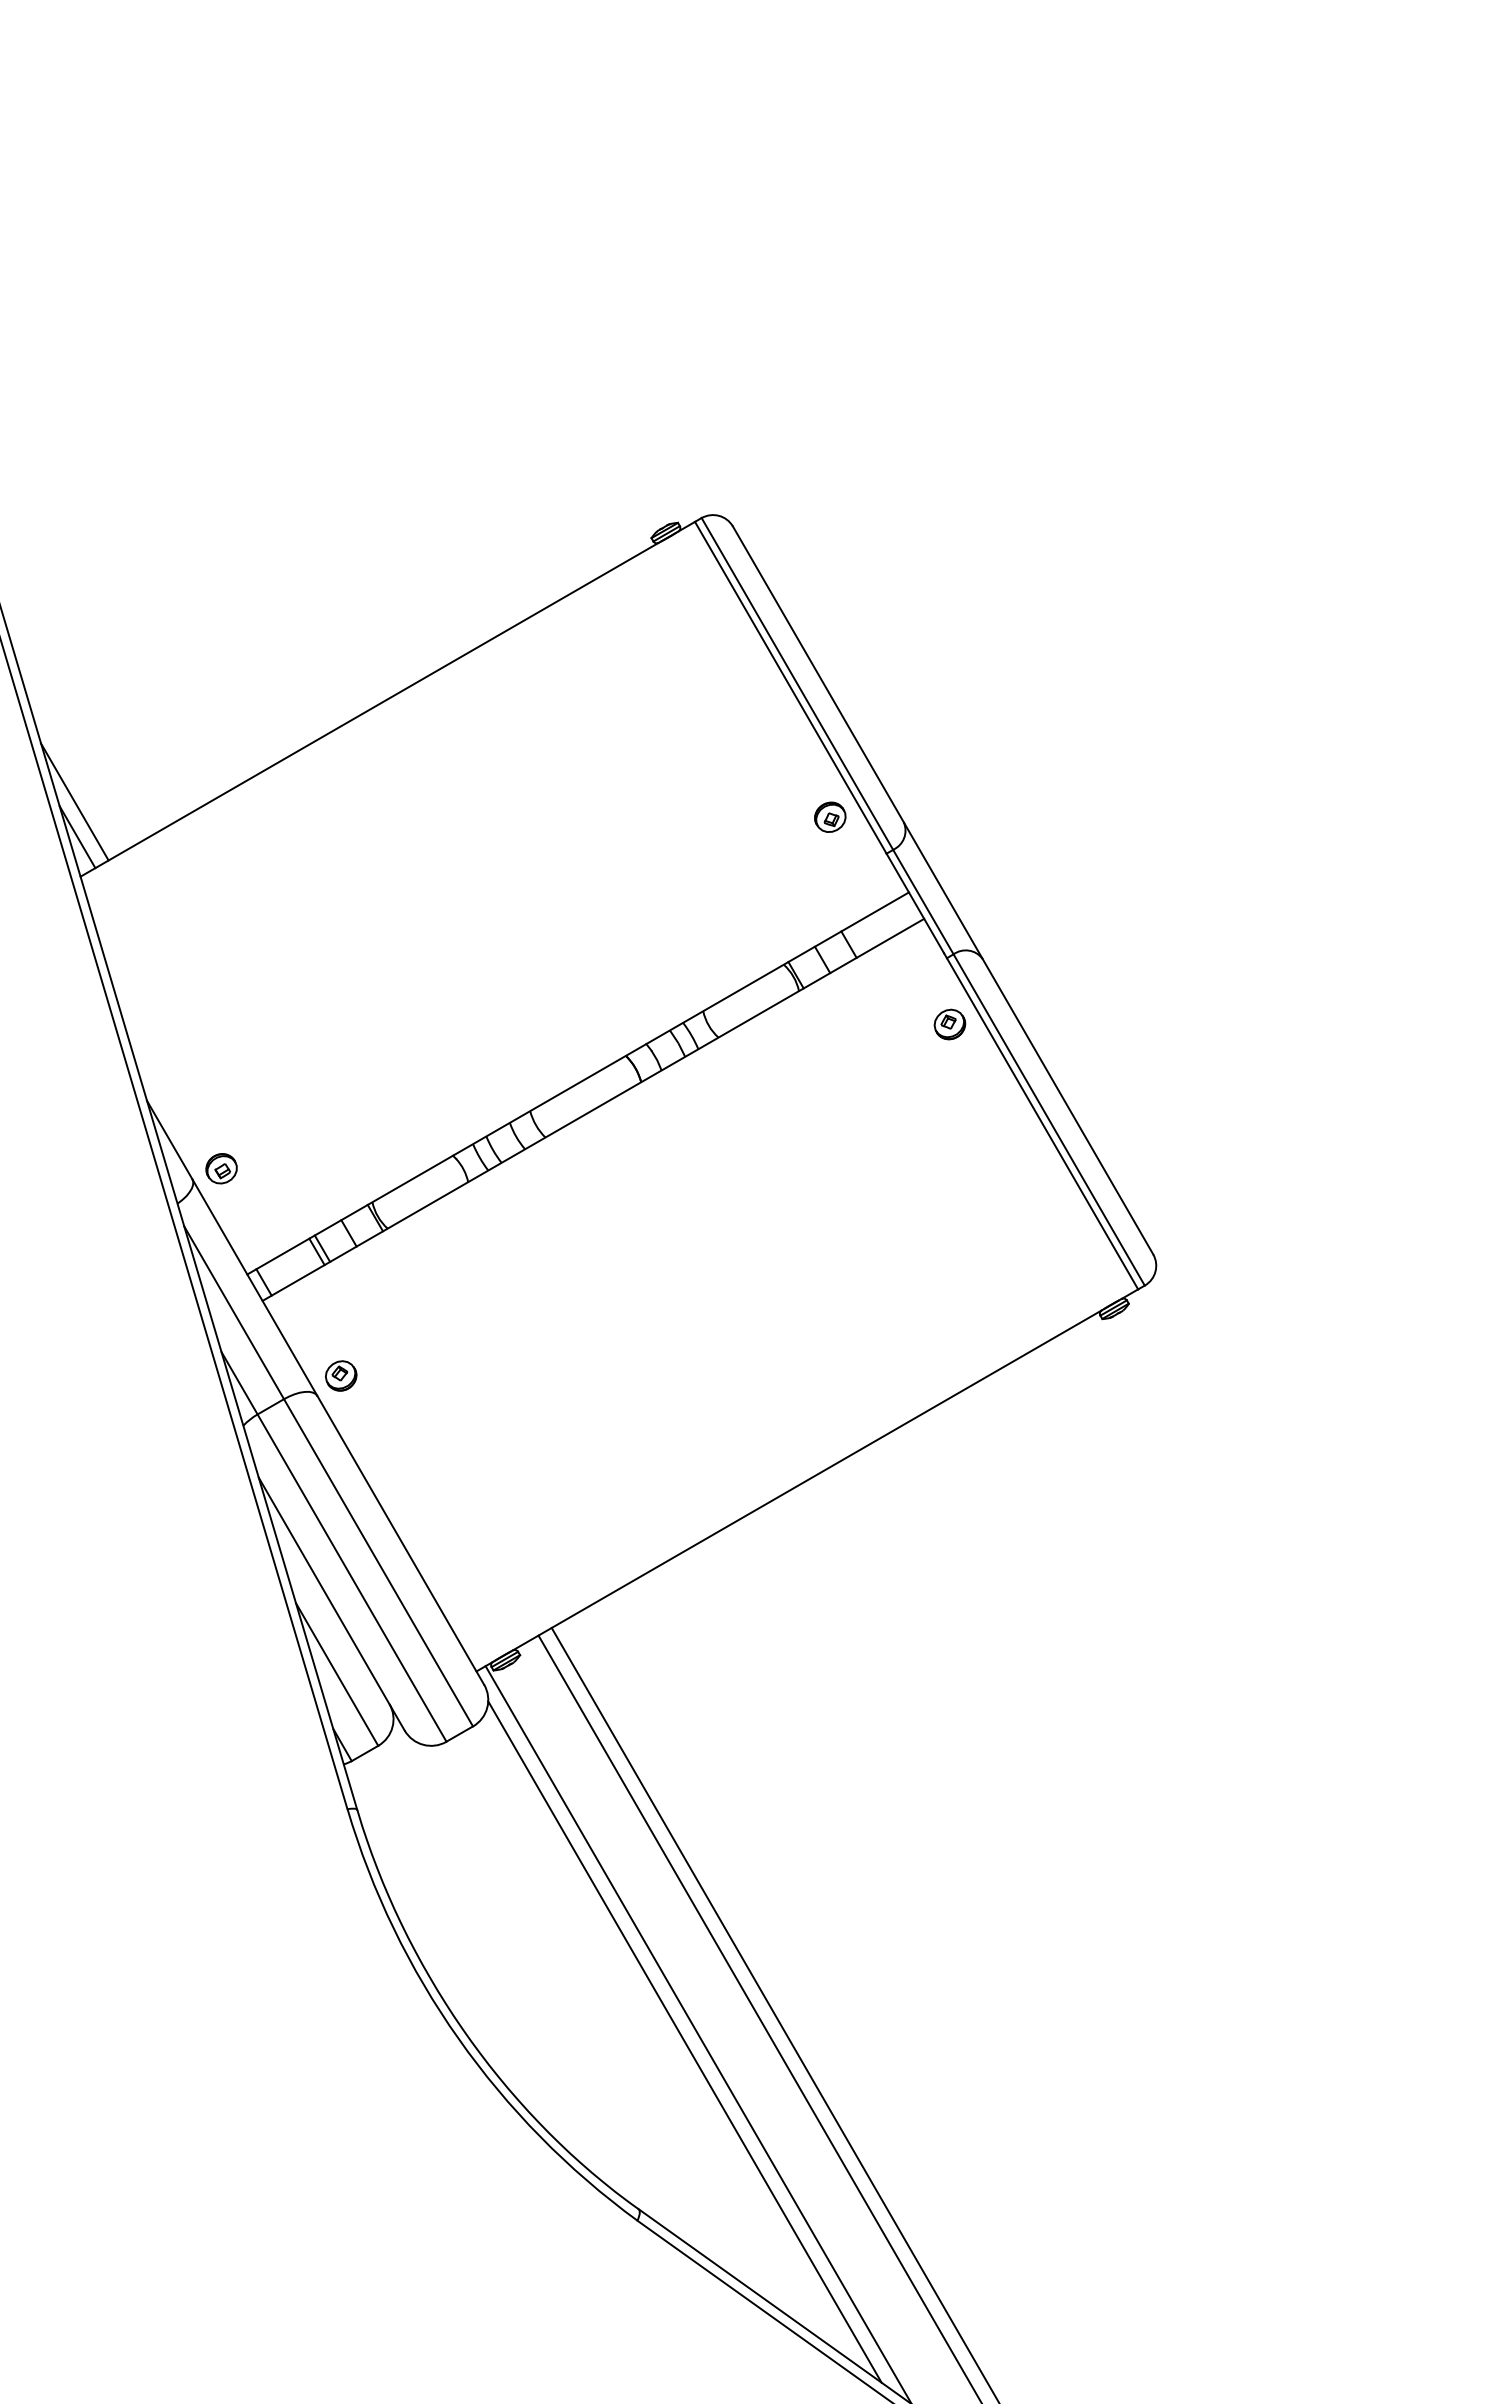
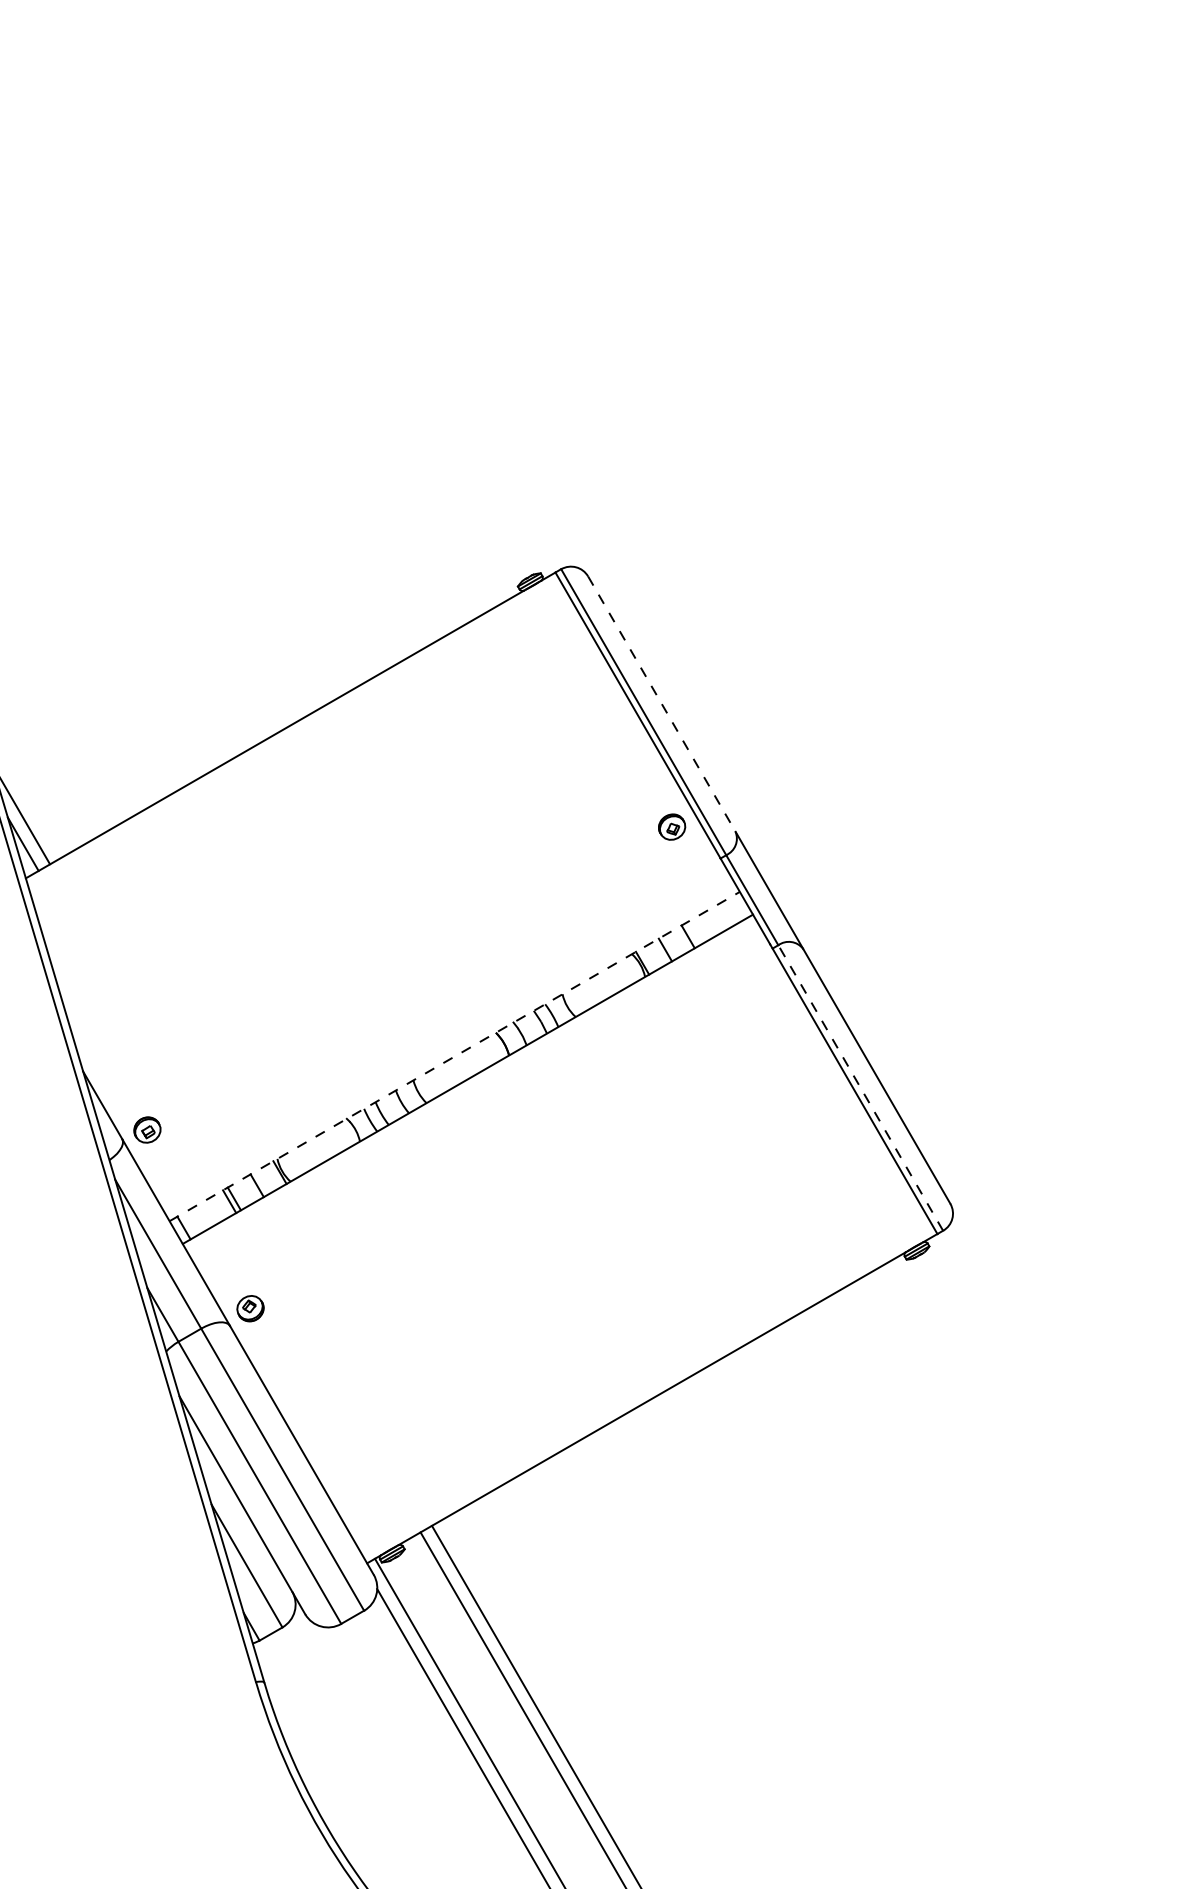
line: (818, 675) -> (661, 704), solid -> dashed
part: (949, 1024) -> (774, 1005), removed
line: (578, 1083) -> (455, 1056), solid -> dashed
line: (1048, 1119) -> (860, 1087), solid -> dashed

